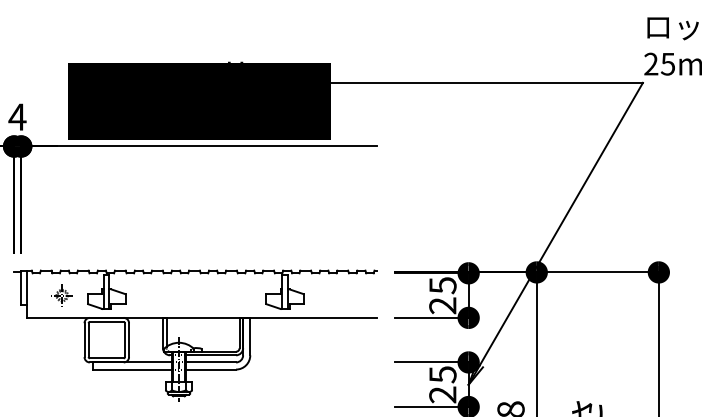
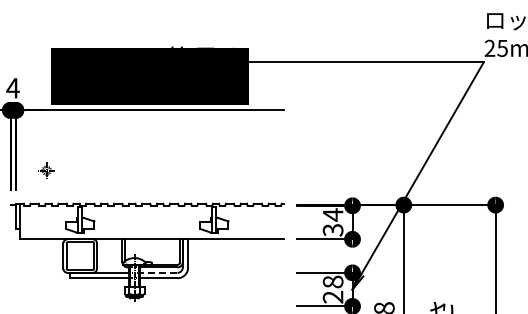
part: (61, 295) -> (46, 170), moved
text: (443, 295) -> (333, 222), 25 -> 34
line: (210, 361) -> (158, 272), solid -> dashed
text: (442, 373) -> (332, 281), 25 -> 28

